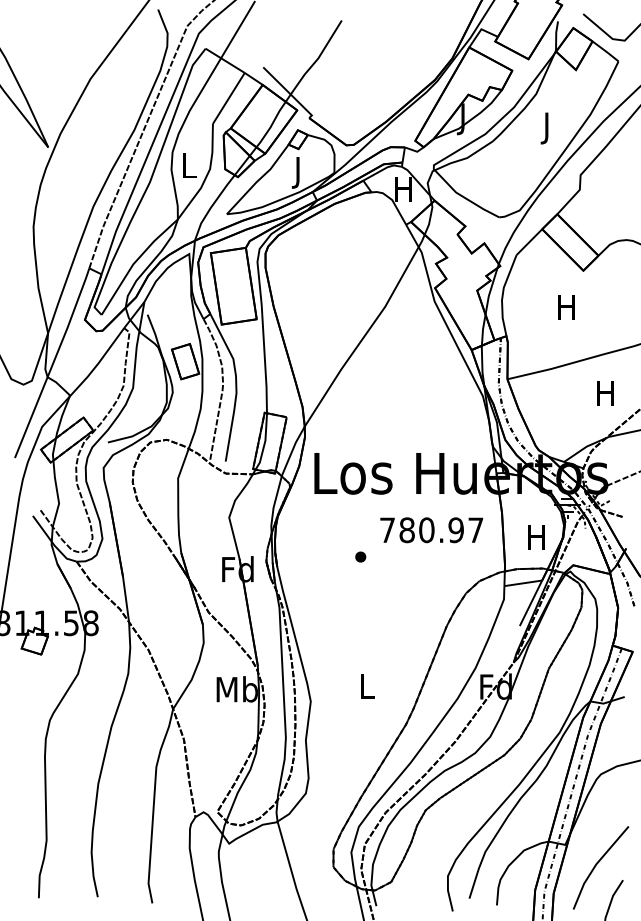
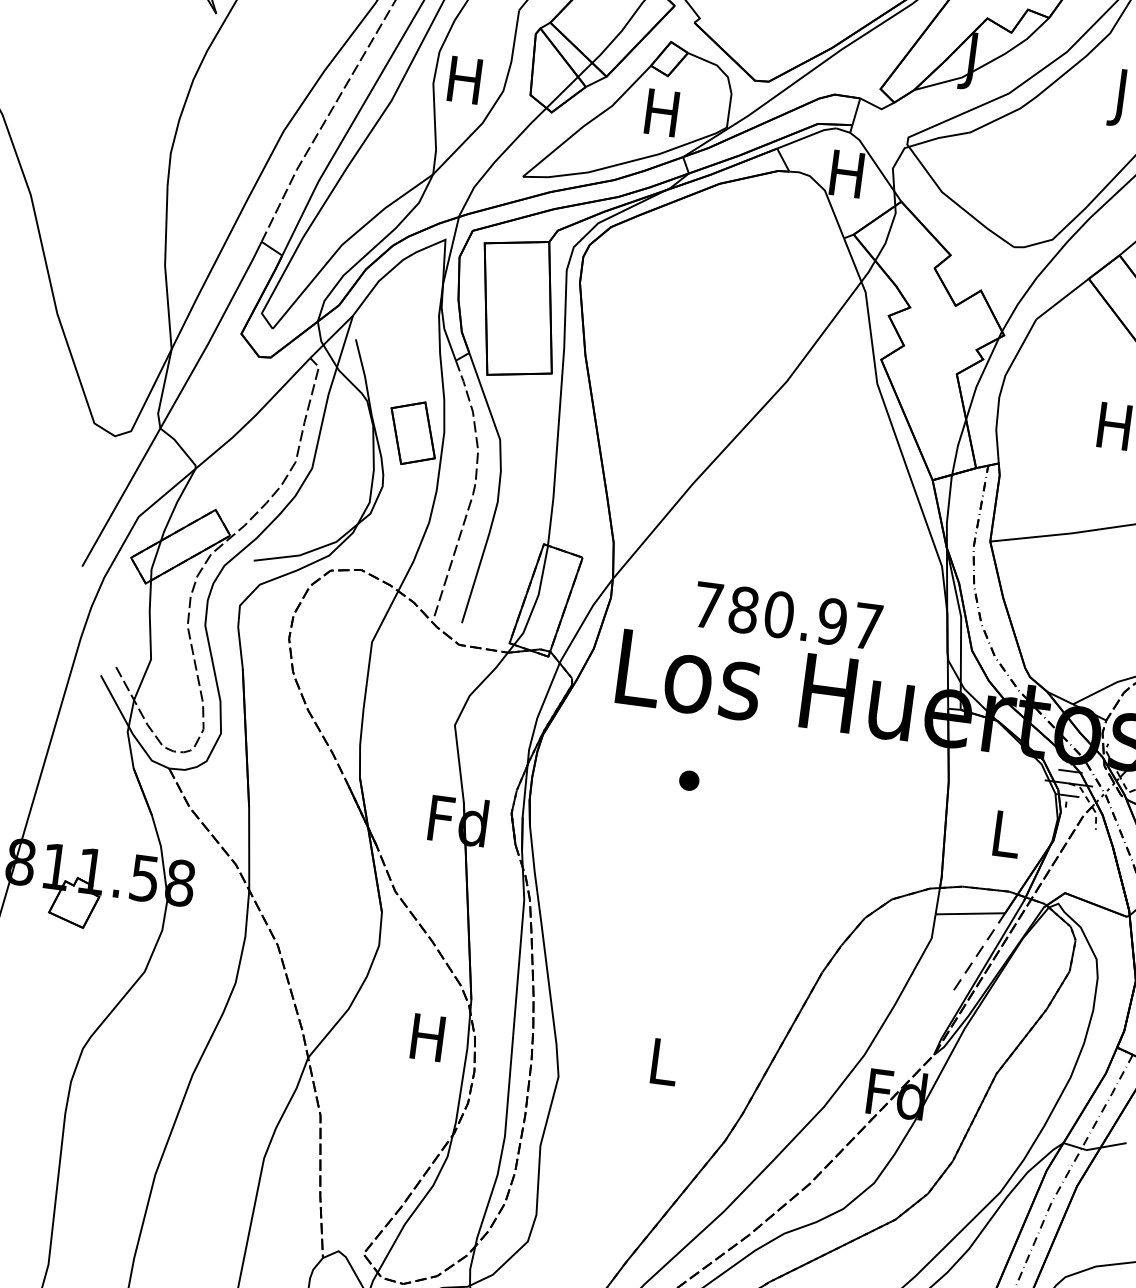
text: (188, 165) -> (465, 79), L -> H
text: (297, 172) -> (660, 118), J -> H
text: (431, 530) -> (787, 616), moved
text: (536, 537) -> (1005, 834), H -> L
part: (360, 556) -> (688, 779), moved
line: (531, 602) -> (980, 950), solid -> dashed
text: (236, 689) -> (427, 1037), Mb -> H

